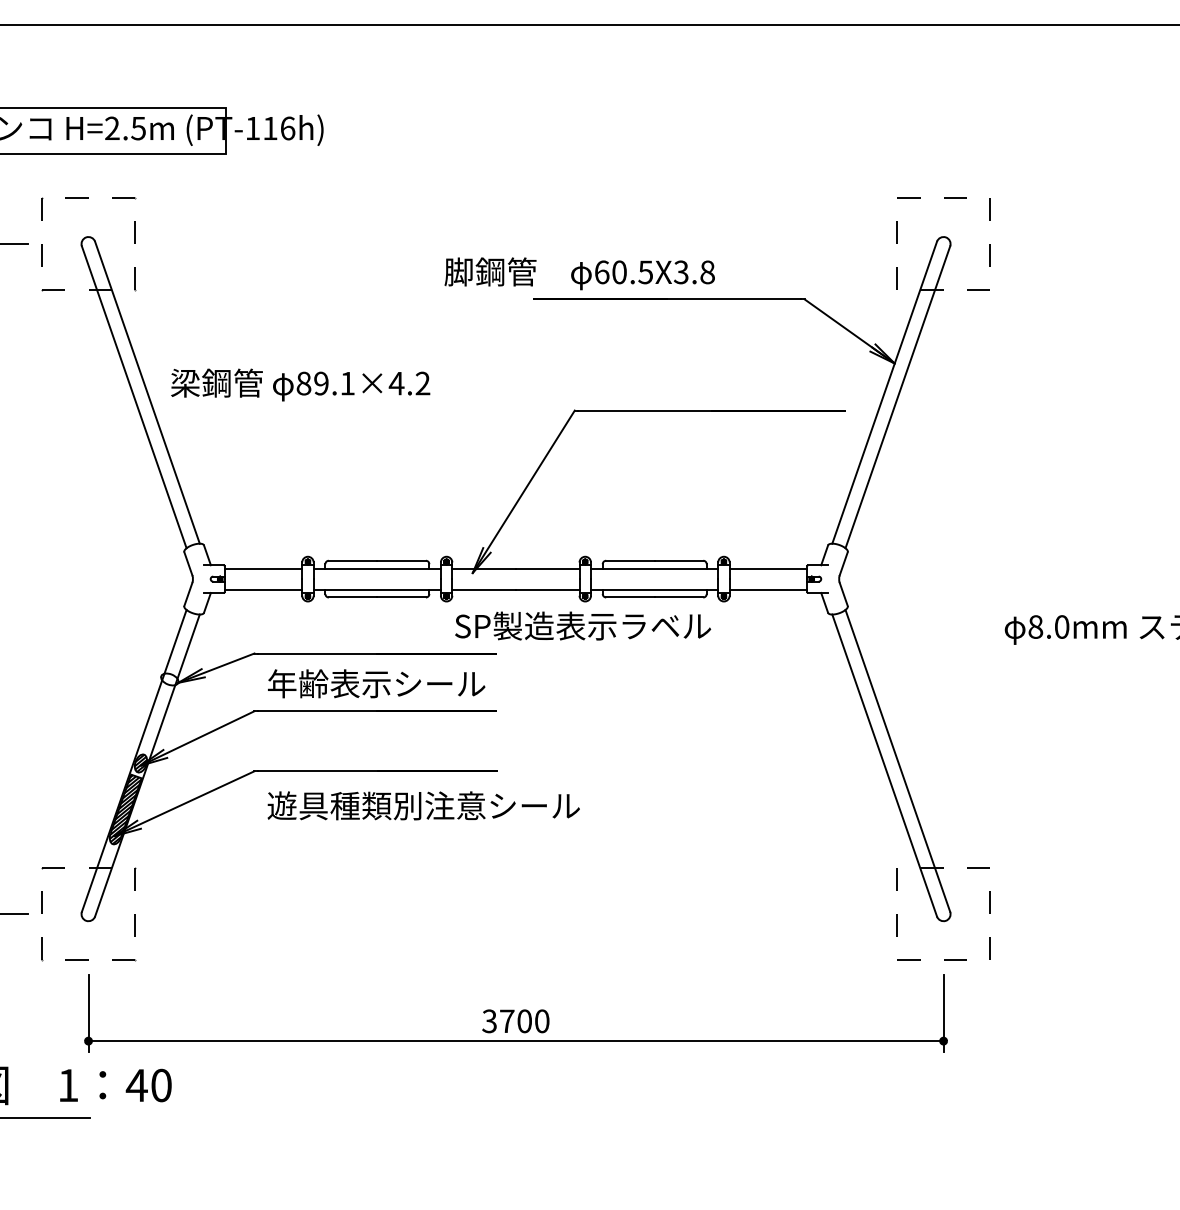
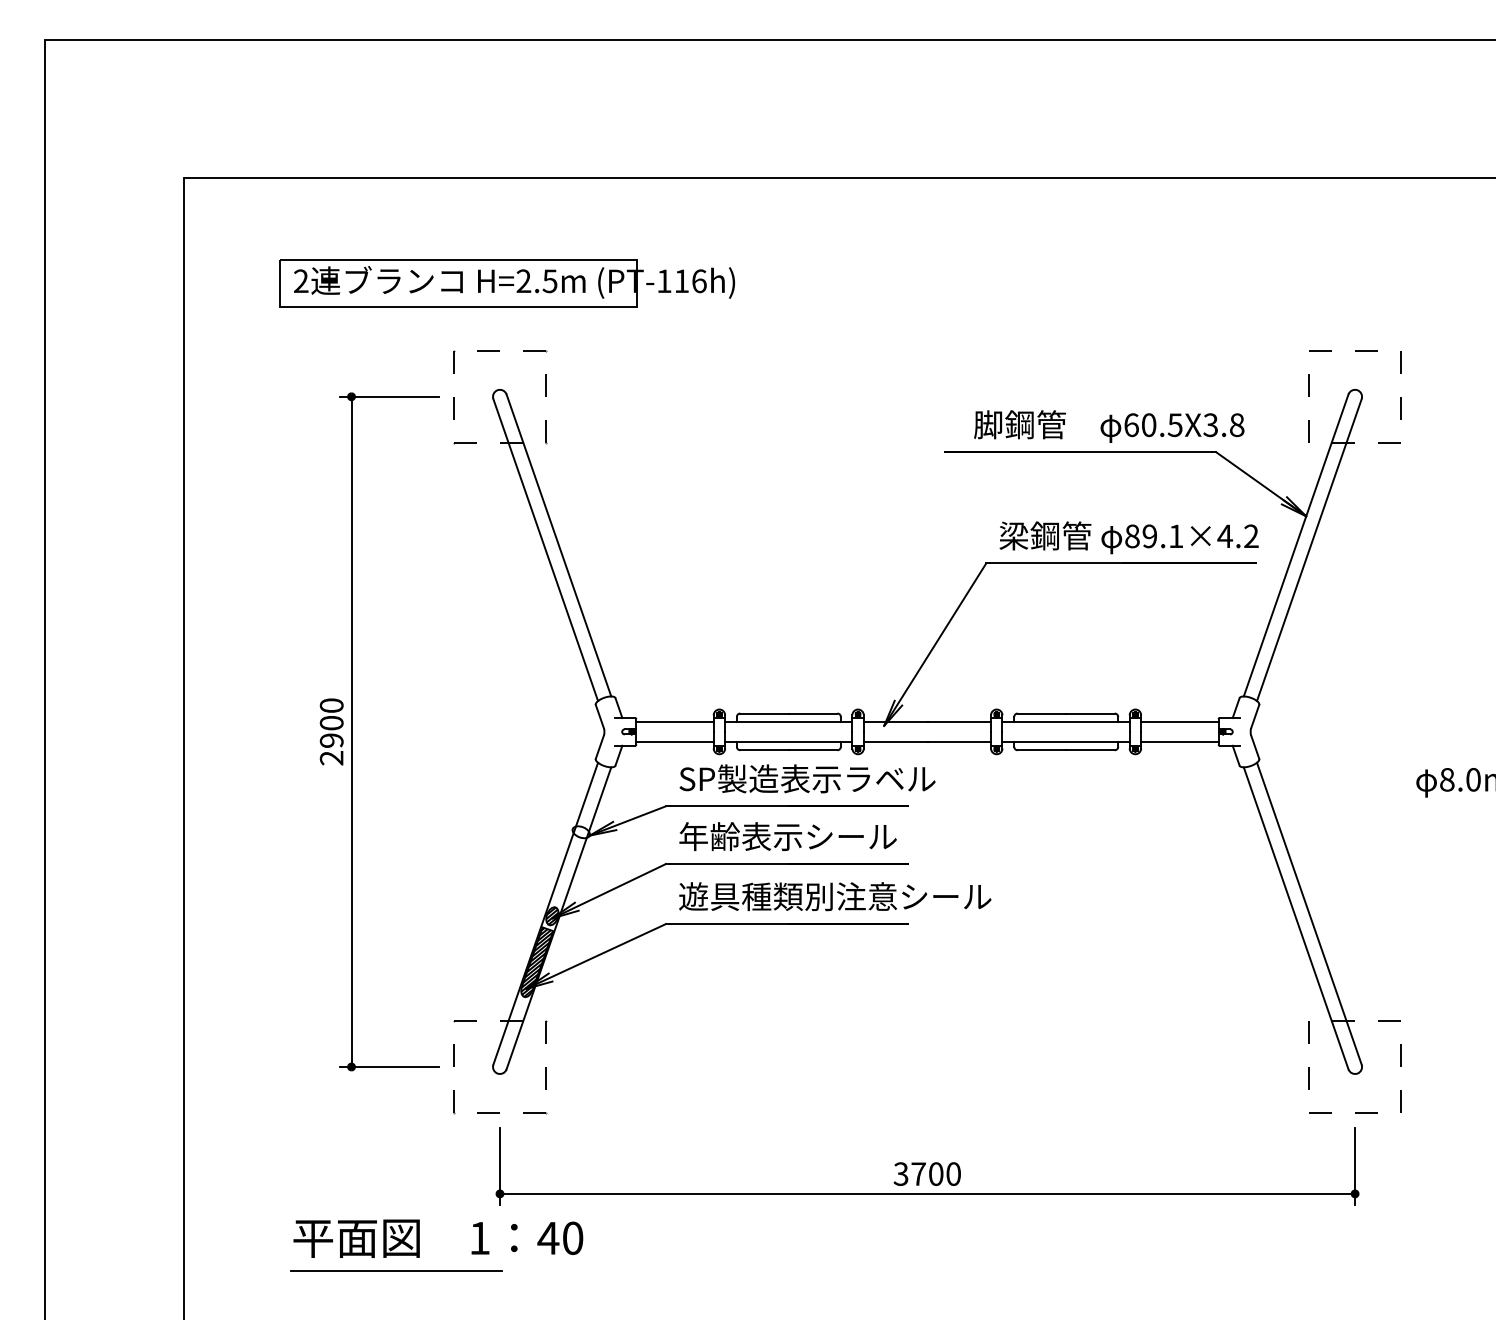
text: (580, 273) -> (1109, 426), moved
text: (300, 384) -> (1128, 537), moved
text: (583, 625) -> (807, 778), moved
text: (424, 805) -> (835, 896), moved

